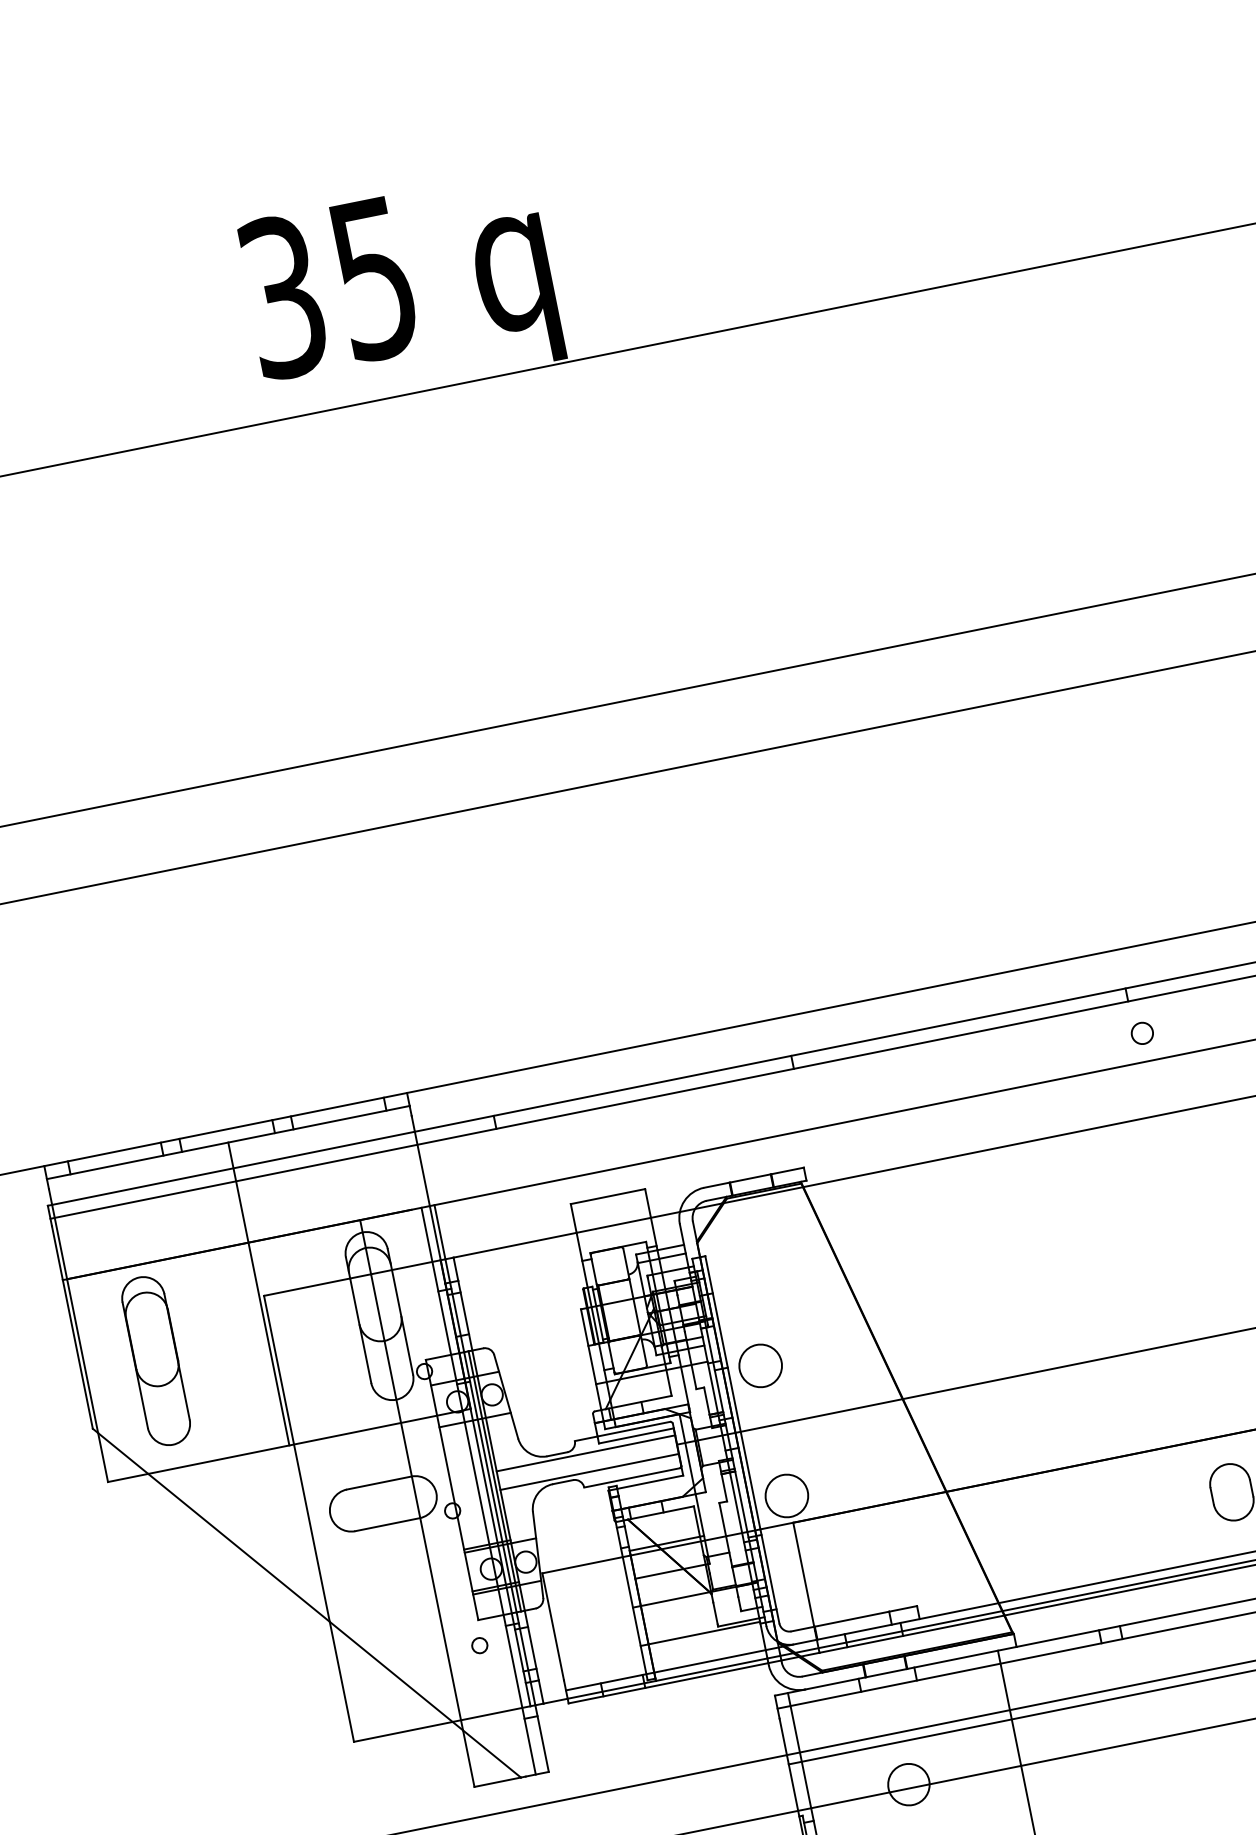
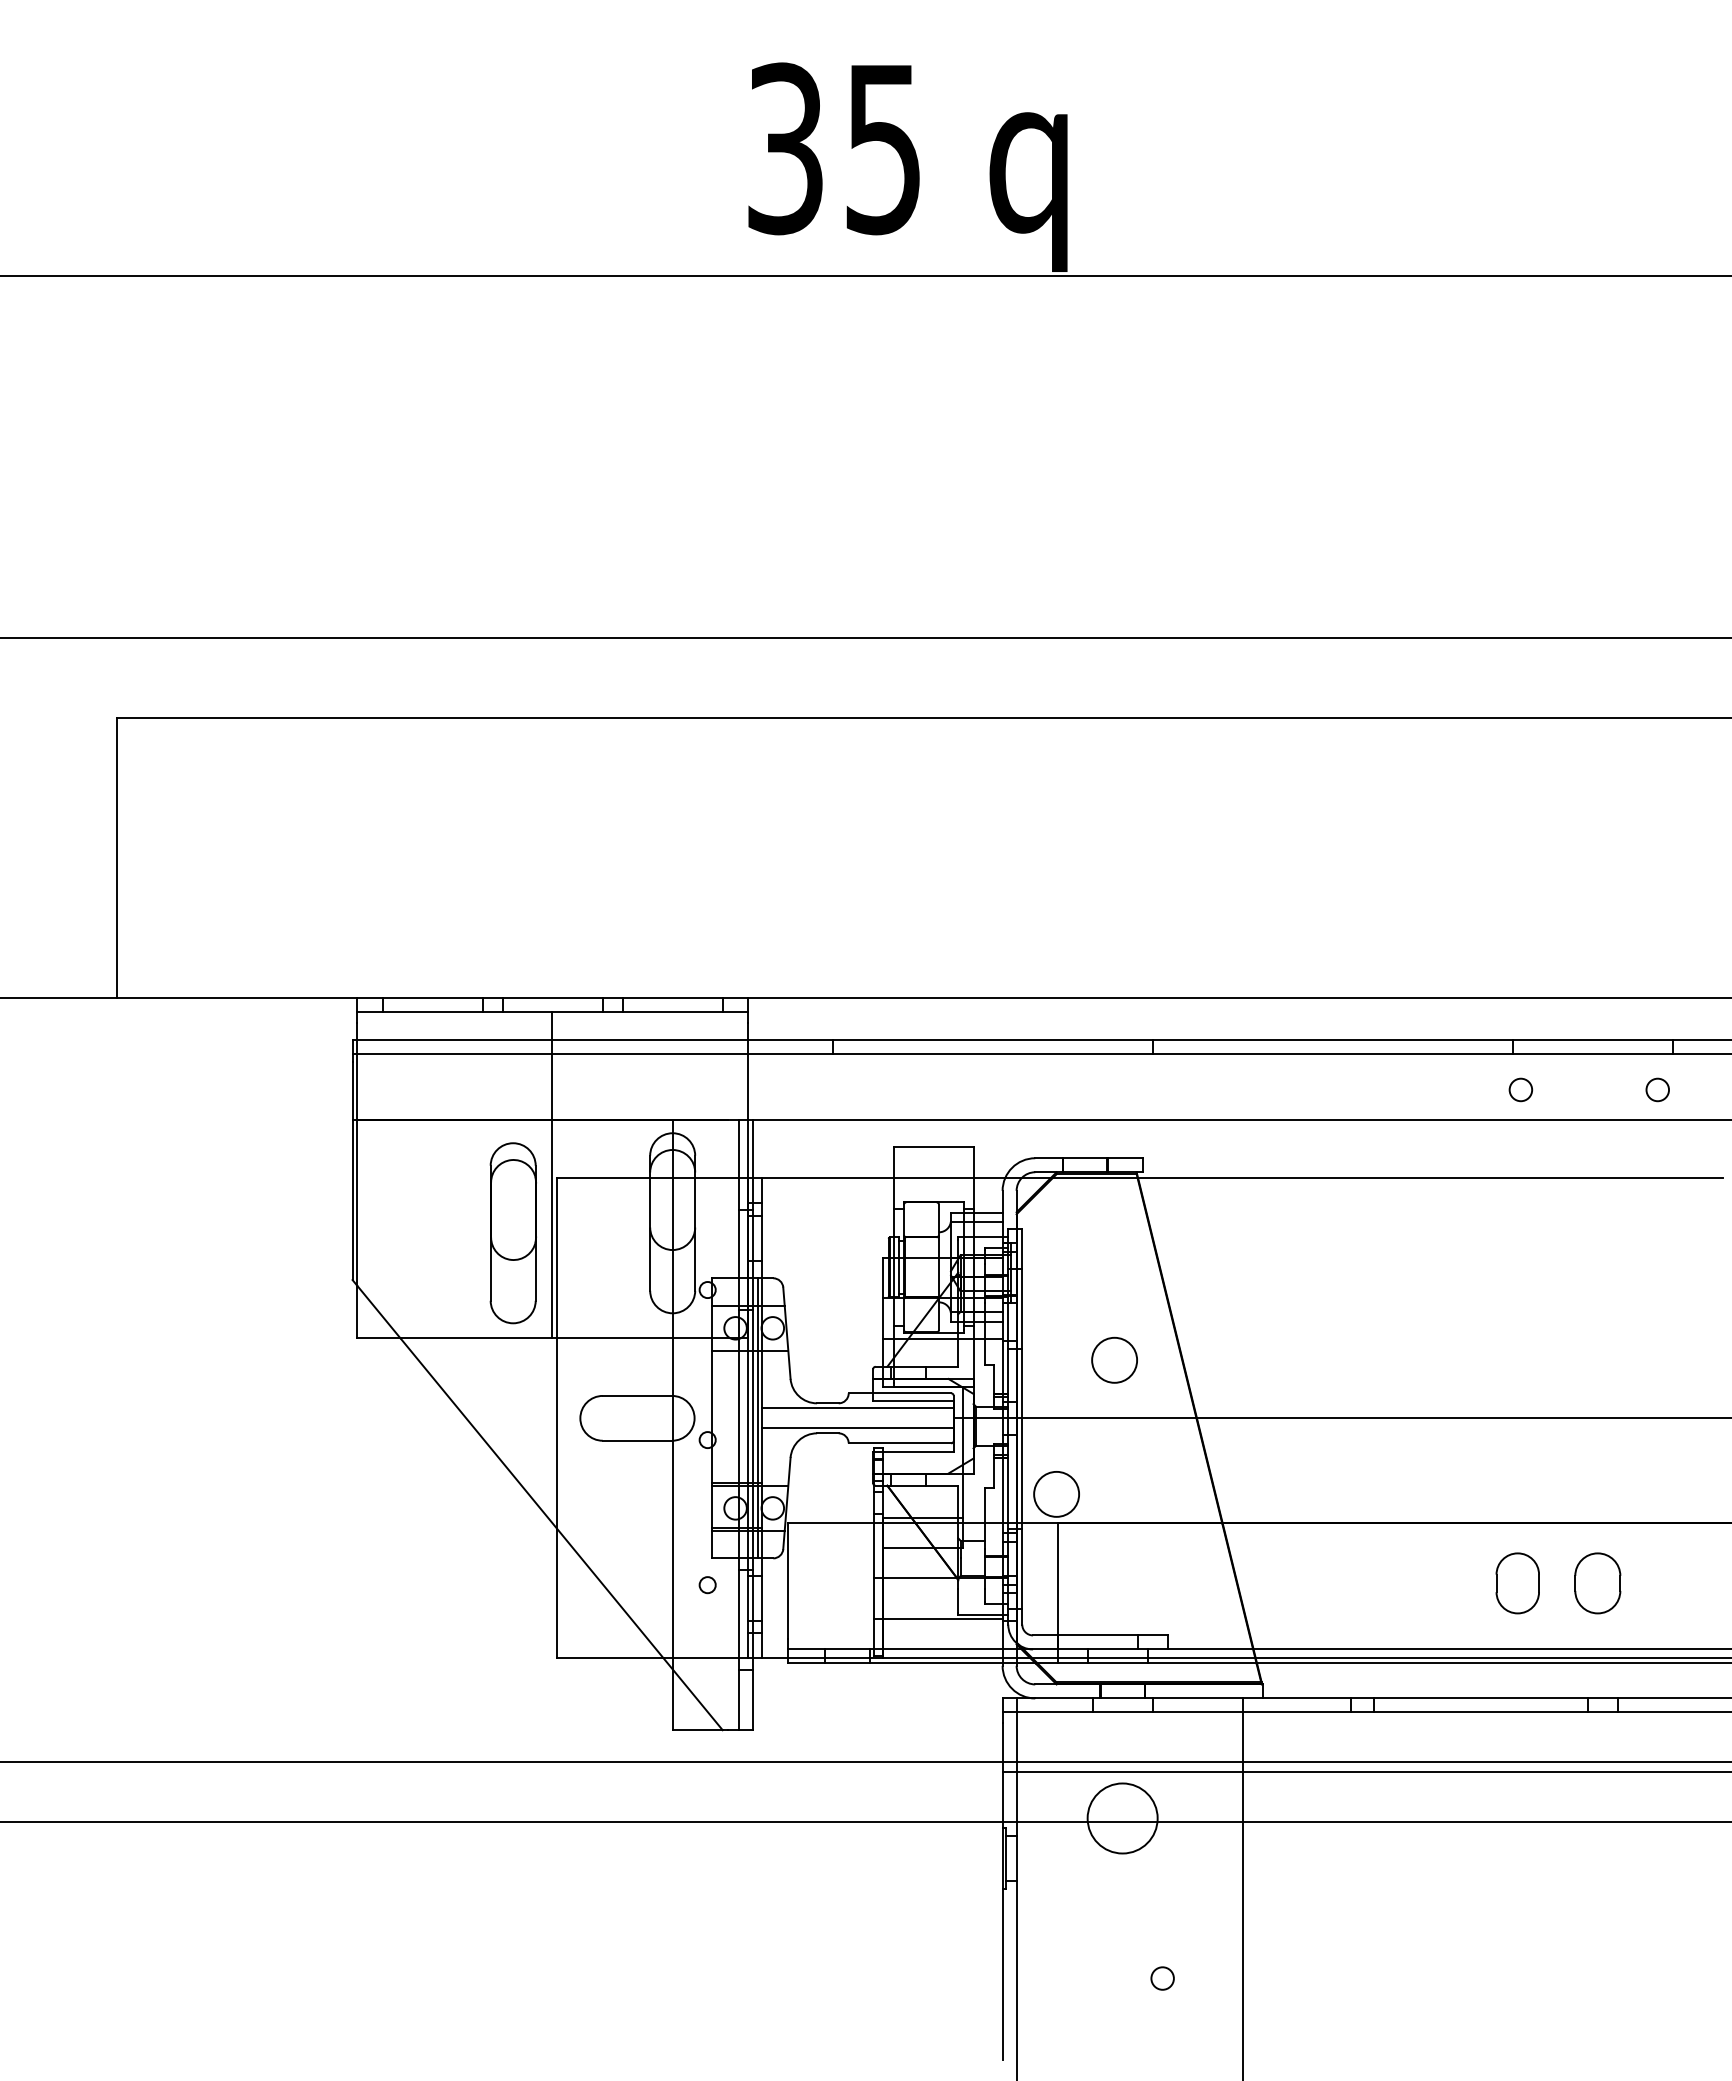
part: (155, 1361) -> (512, 1233), moved
circle: (760, 1365) -> (1114, 1359), moved
circle: (908, 1784) -> (1122, 1818), size x1.6

